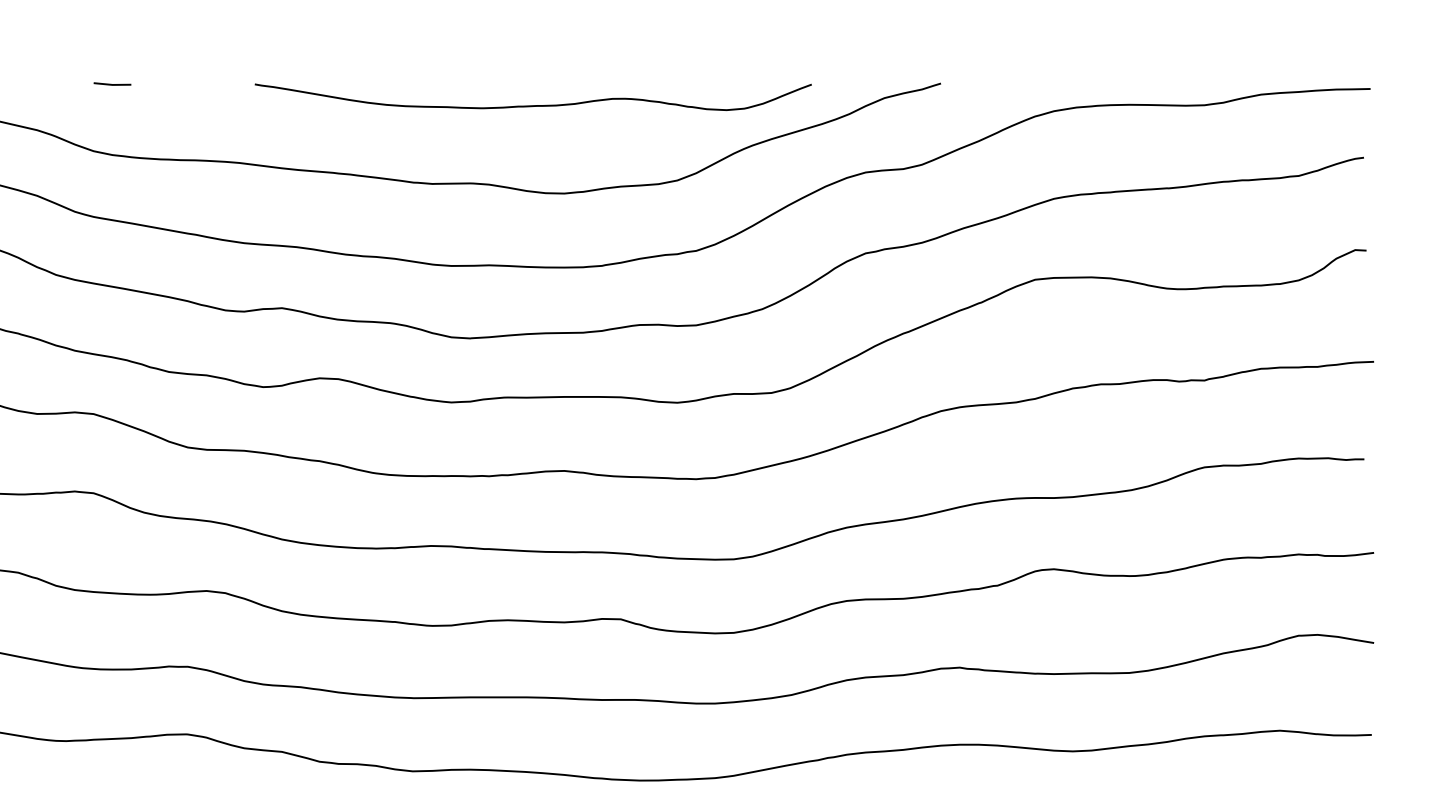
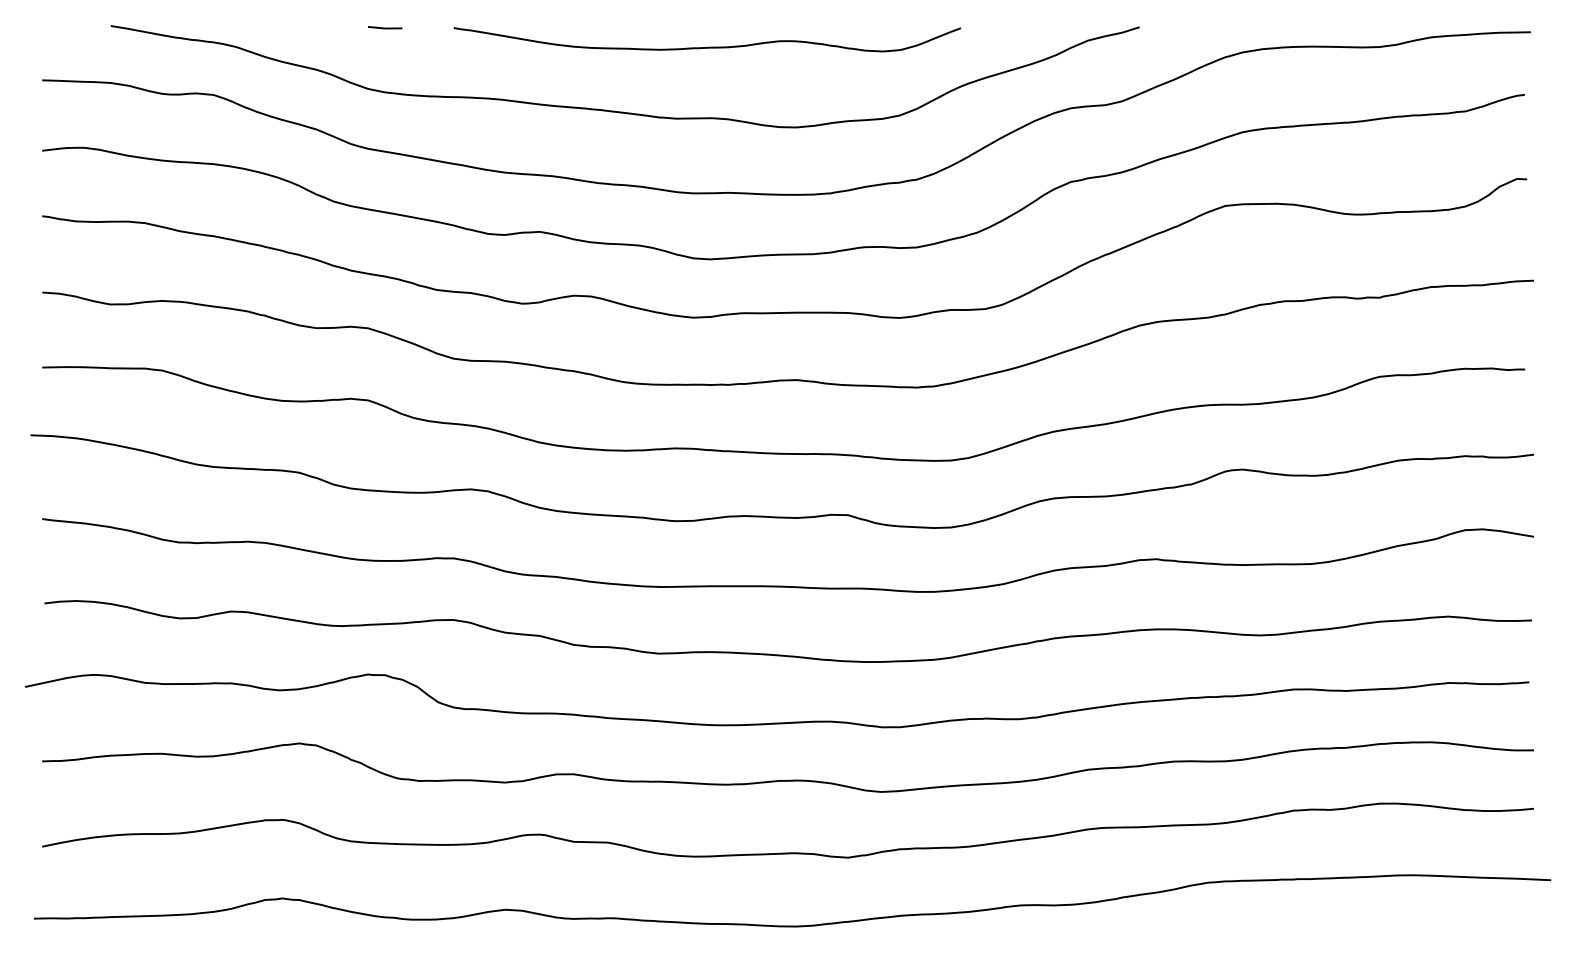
curve: (533, 104) -> (707, 46), moved

